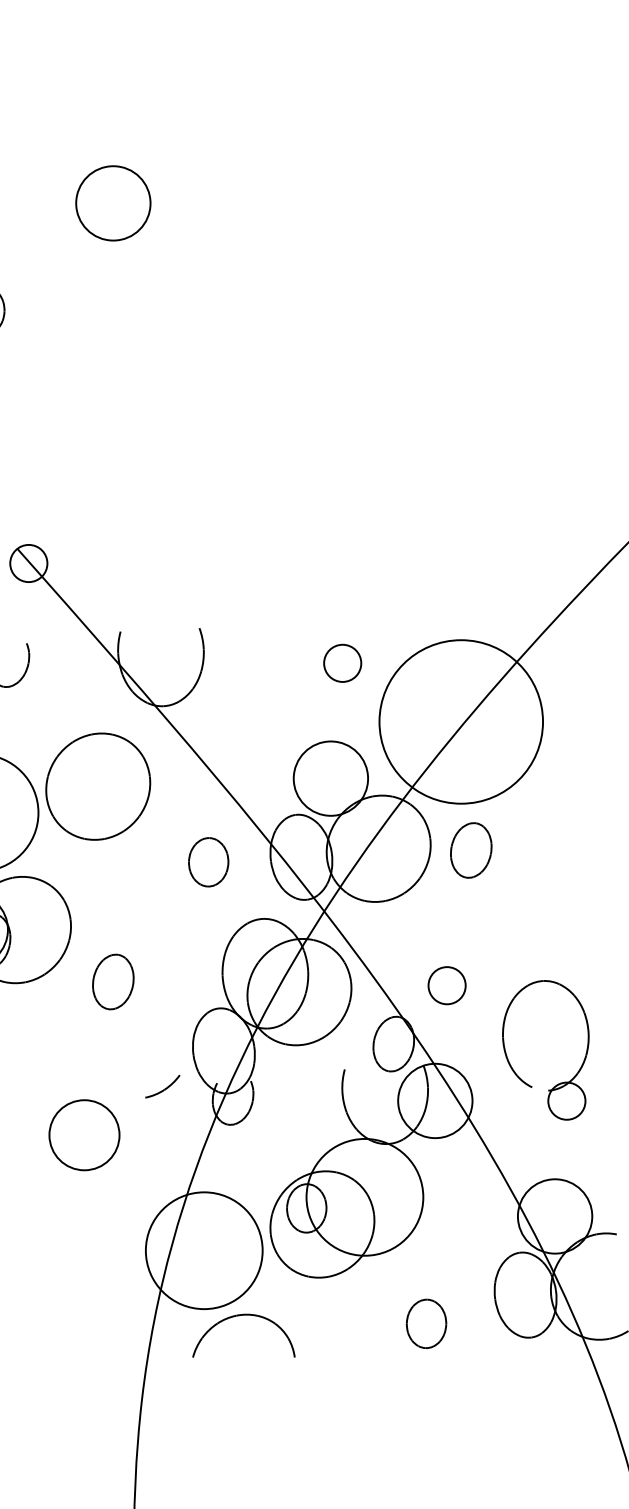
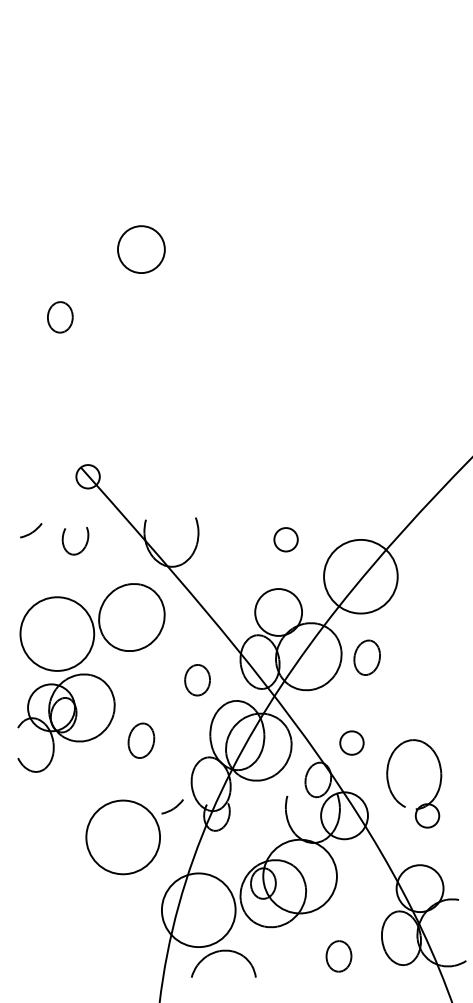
circle: (460, 721) -> (360, 576), size x0.71
part: (208, 862) -> (197, 680), moved
circle: (84, 1135) -> (123, 837), size x1.67

